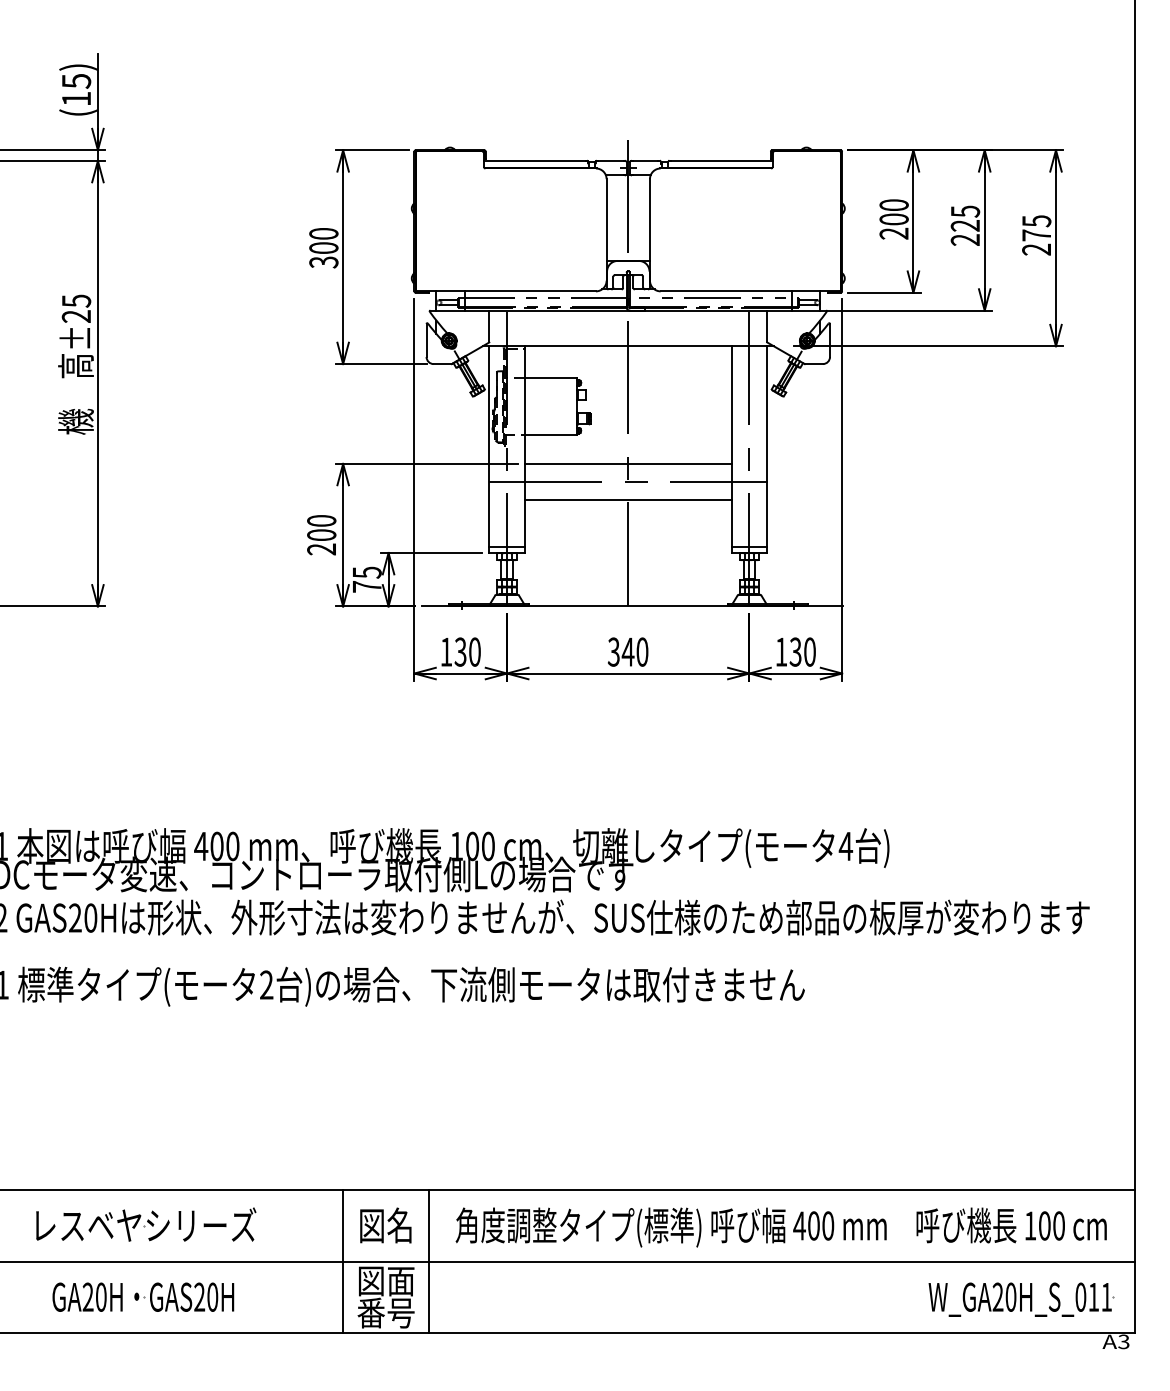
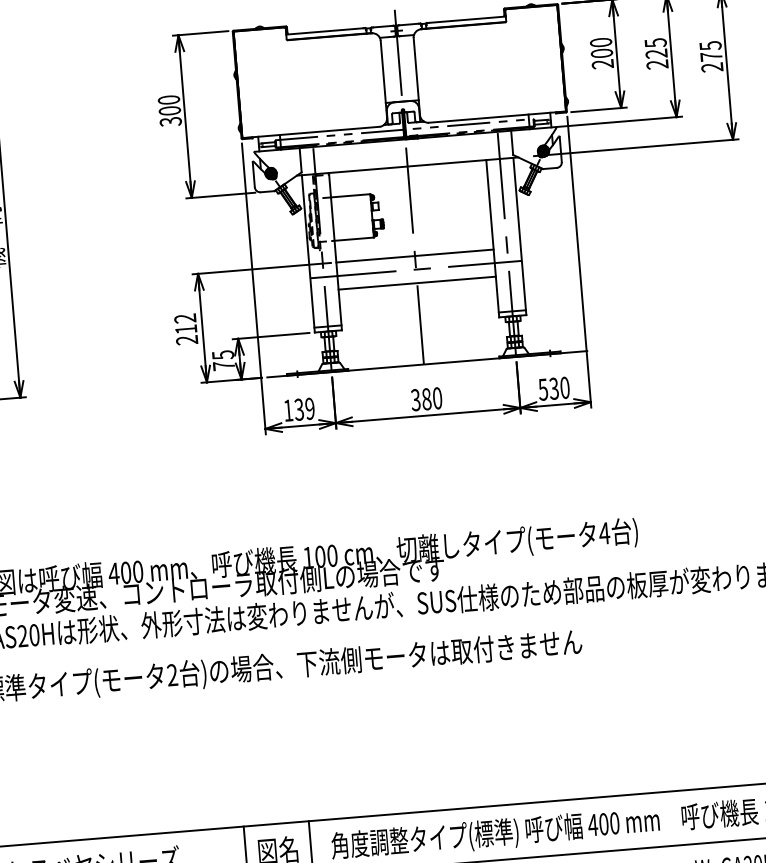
text: (321, 527) -> (185, 323), 200 -> 212
text: (474, 651) -> (309, 408), 130 -> 139
text: (627, 651) -> (426, 398), 340 -> 380
text: (781, 651) -> (543, 389), 130 -> 530

